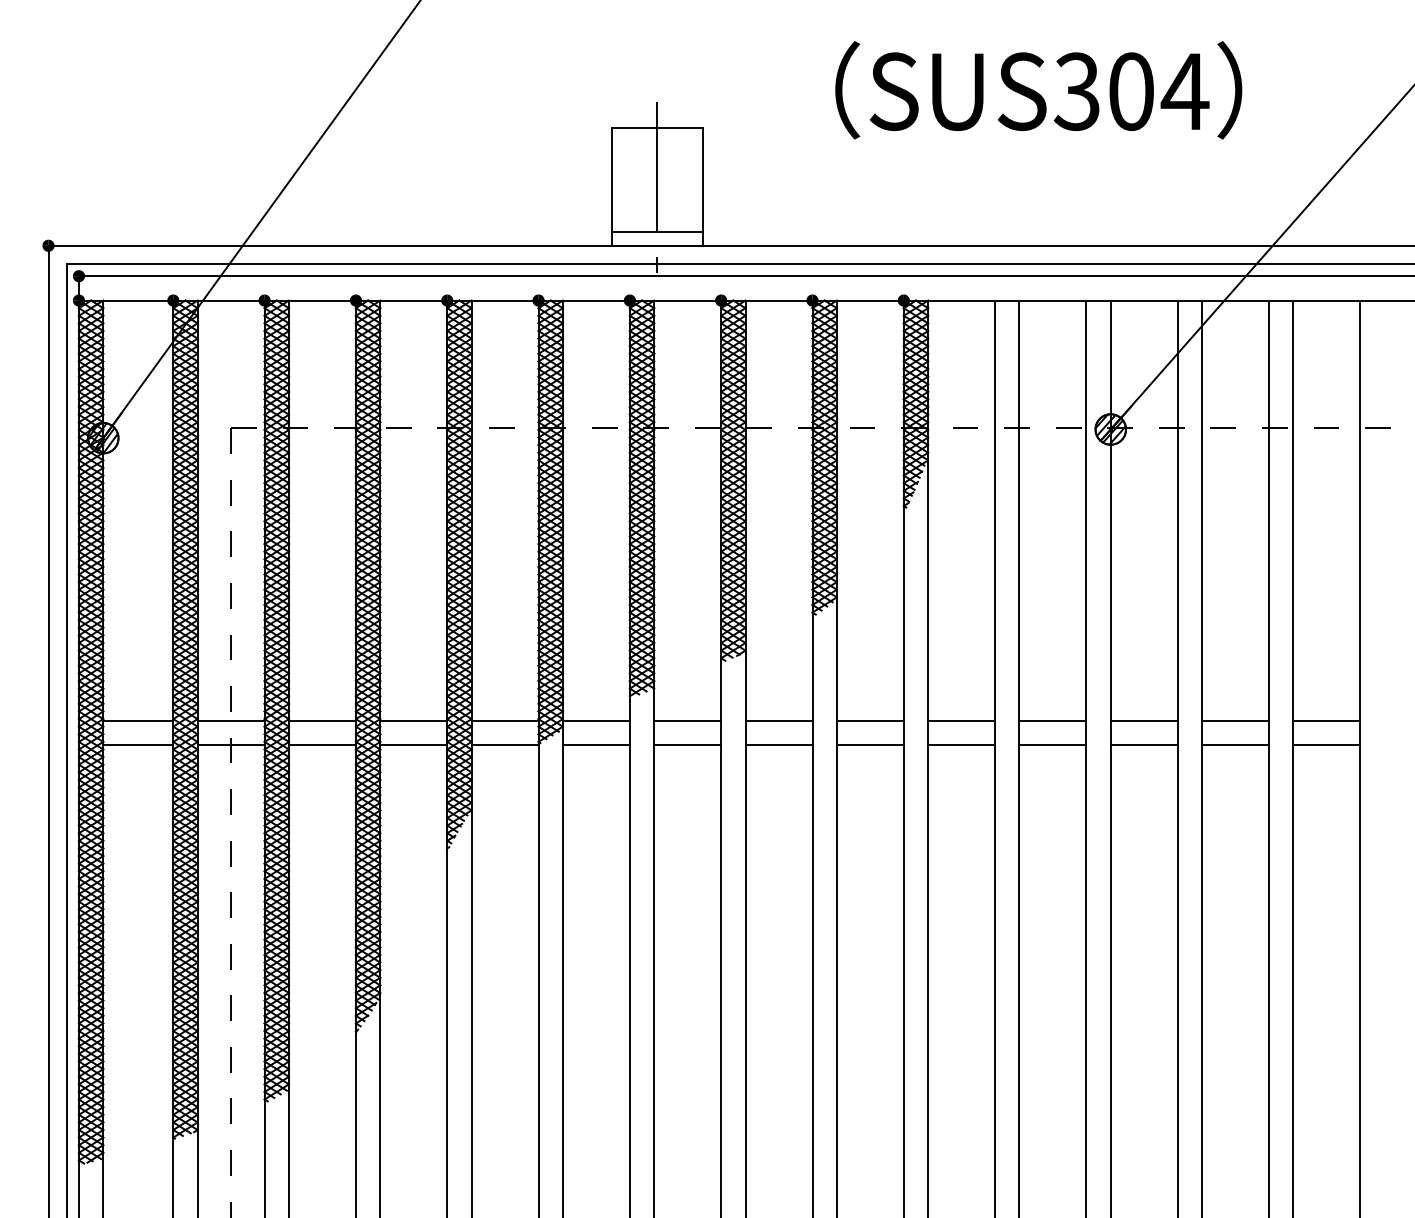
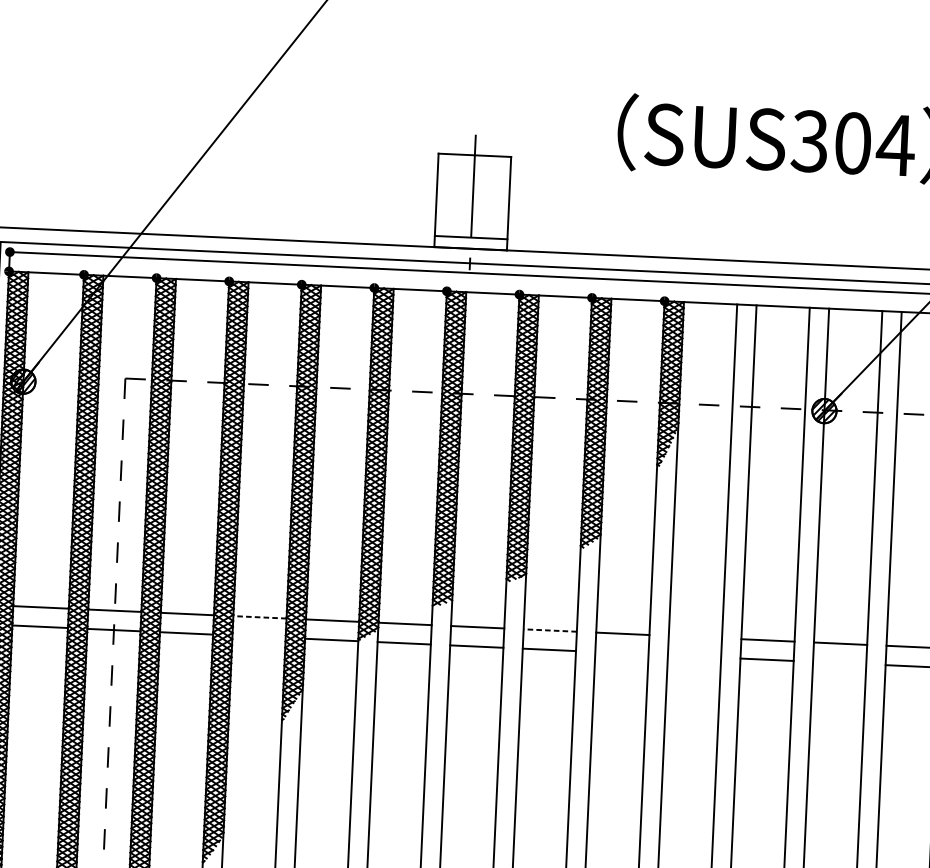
line: (413, 720) -> (259, 617), solid -> dashed
line: (778, 720) -> (549, 630), solid -> dashed
line: (961, 720) -> (695, 637), removed
line: (413, 744) -> (258, 636), removed
line: (869, 744) -> (621, 652), removed
line: (961, 744) -> (694, 656), removed
line: (1143, 744) -> (839, 662), removed

